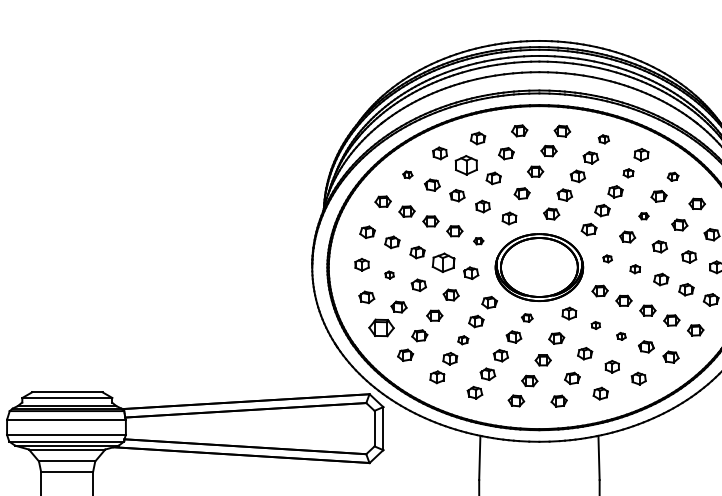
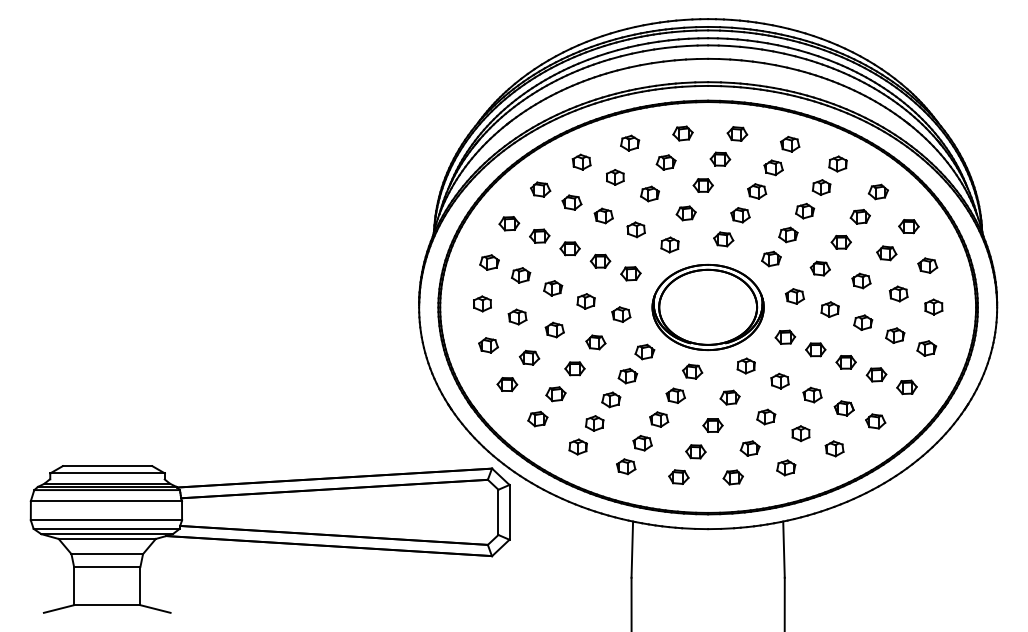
part: (604, 139) -> (790, 144), size x1.43
part: (466, 165) -> (615, 177), size x0.62
part: (628, 173) -> (821, 187), size x1.43
part: (407, 174) -> (540, 189), size x1.67
part: (672, 176) -> (877, 191), size x1.43
part: (643, 215) -> (840, 241), size x1.67
part: (478, 240) -> (630, 273), size x1.67
part: (607, 258) -> (794, 296), size x1.67
part: (443, 262) -> (585, 301), size x0.62
part: (634, 269) -> (829, 309), size x1.43
part: (389, 274) -> (517, 316), size x1.67
part: (527, 317) -> (692, 371), size x1.43
part: (595, 324) -> (779, 380), size x1.67
part: (381, 328) -> (507, 384), size x0.62
part: (621, 335) -> (812, 394), size x1.67
part: (463, 339) -> (611, 399), size x1.43

